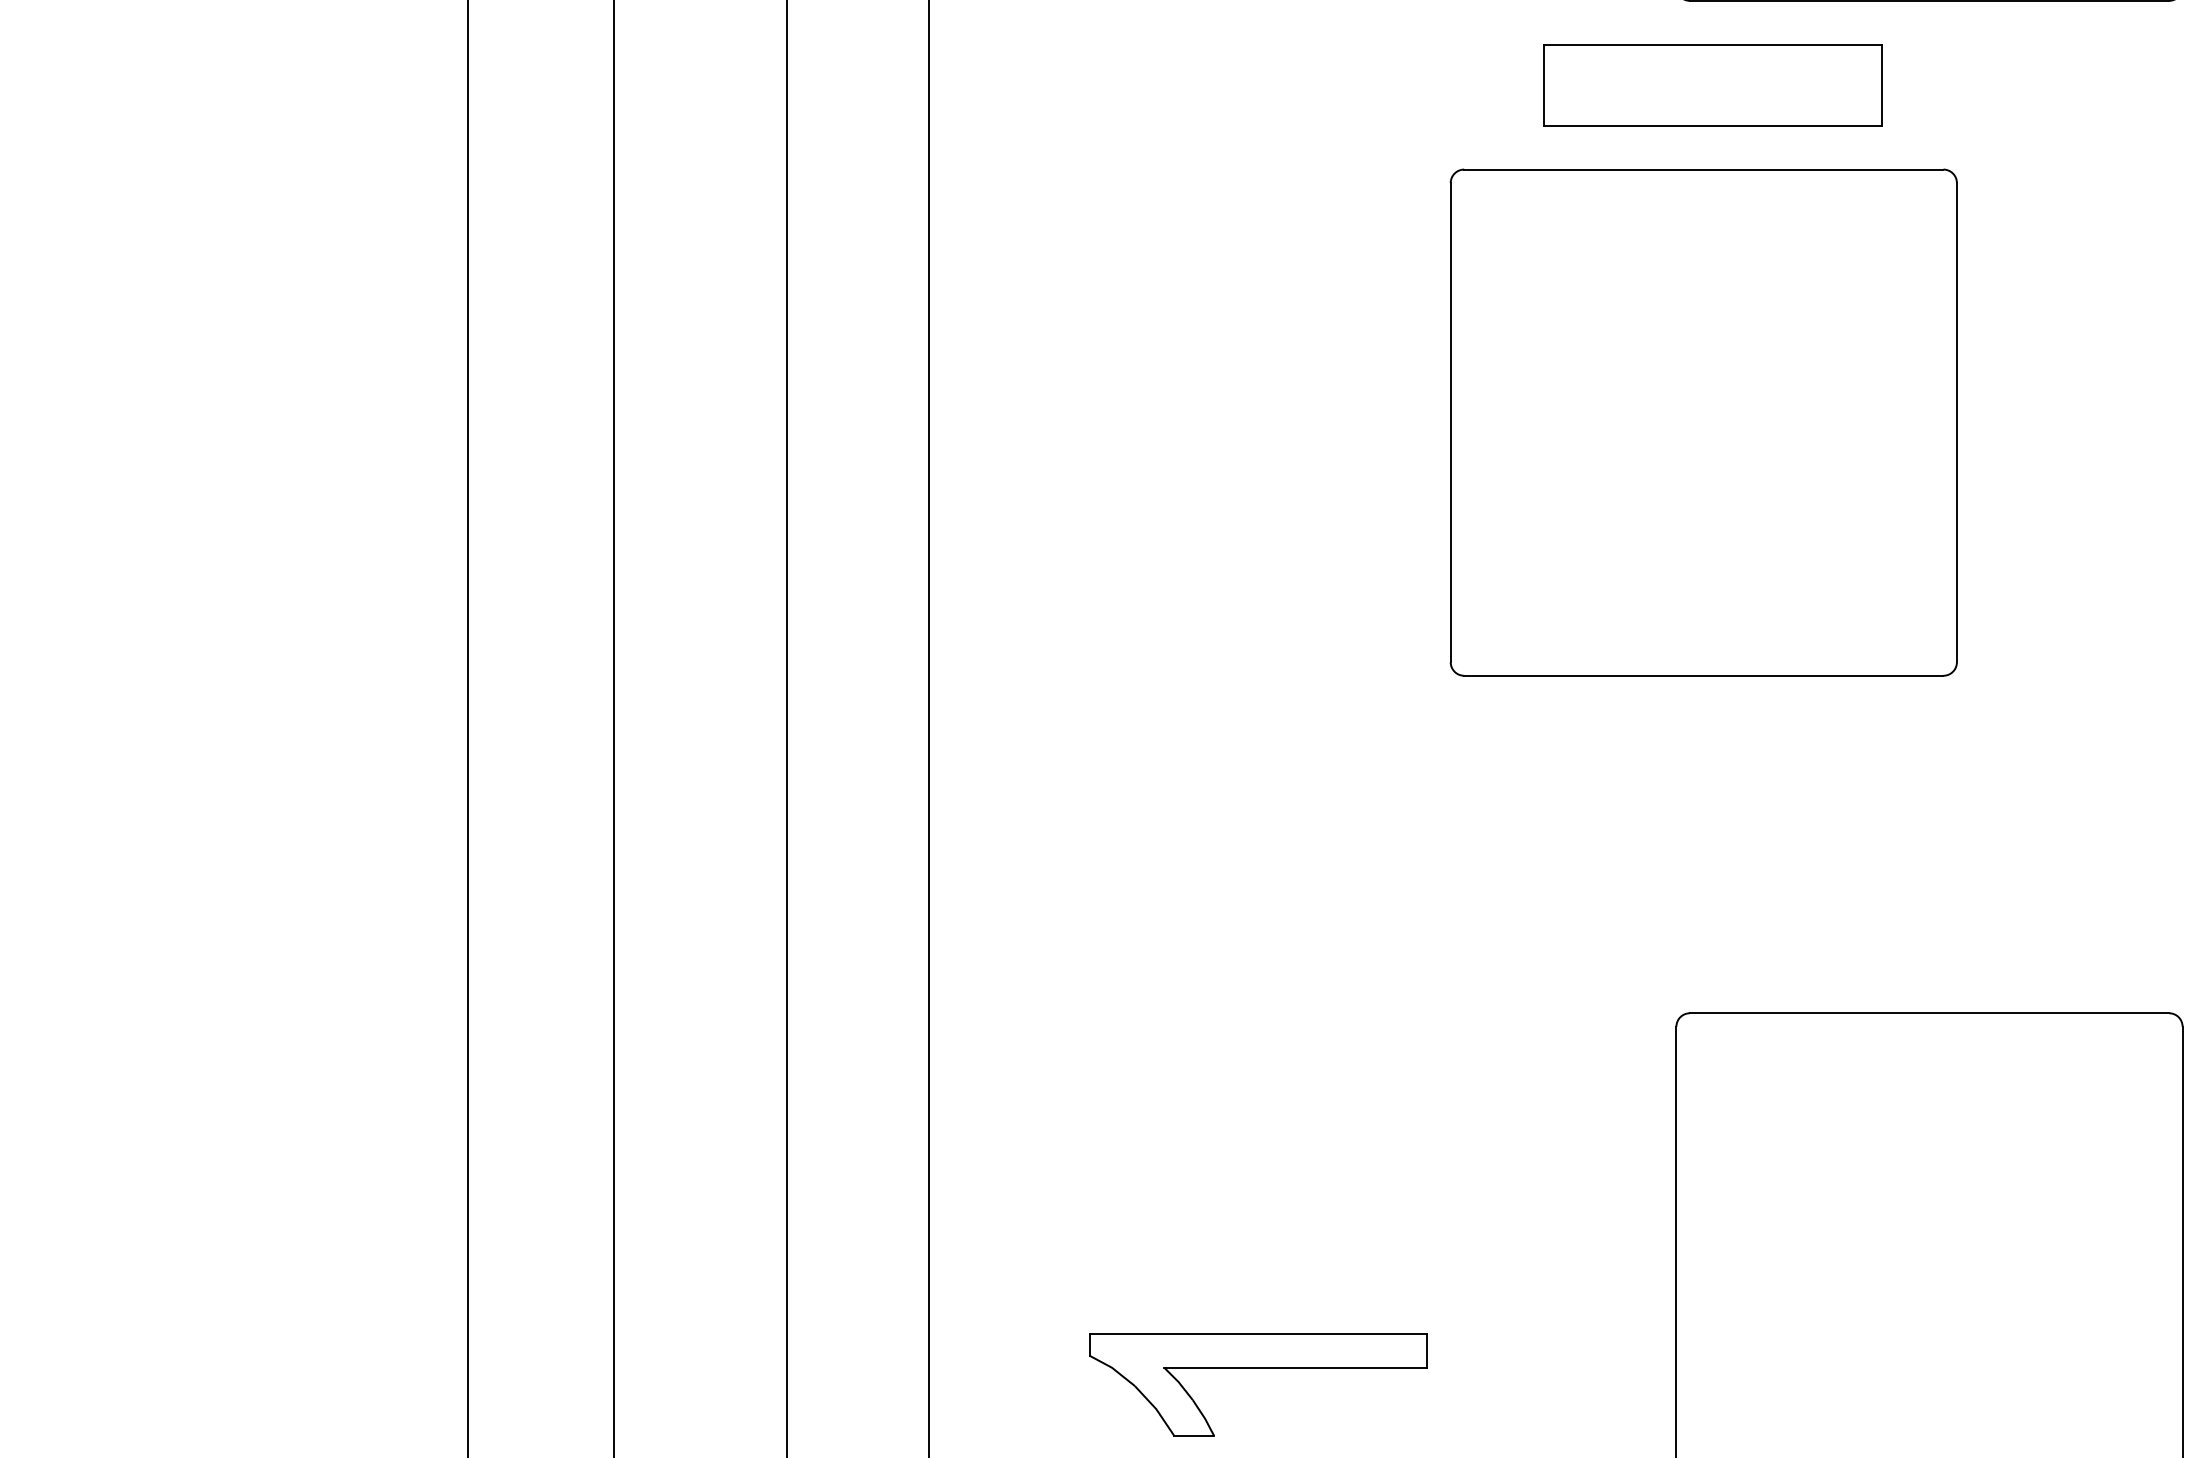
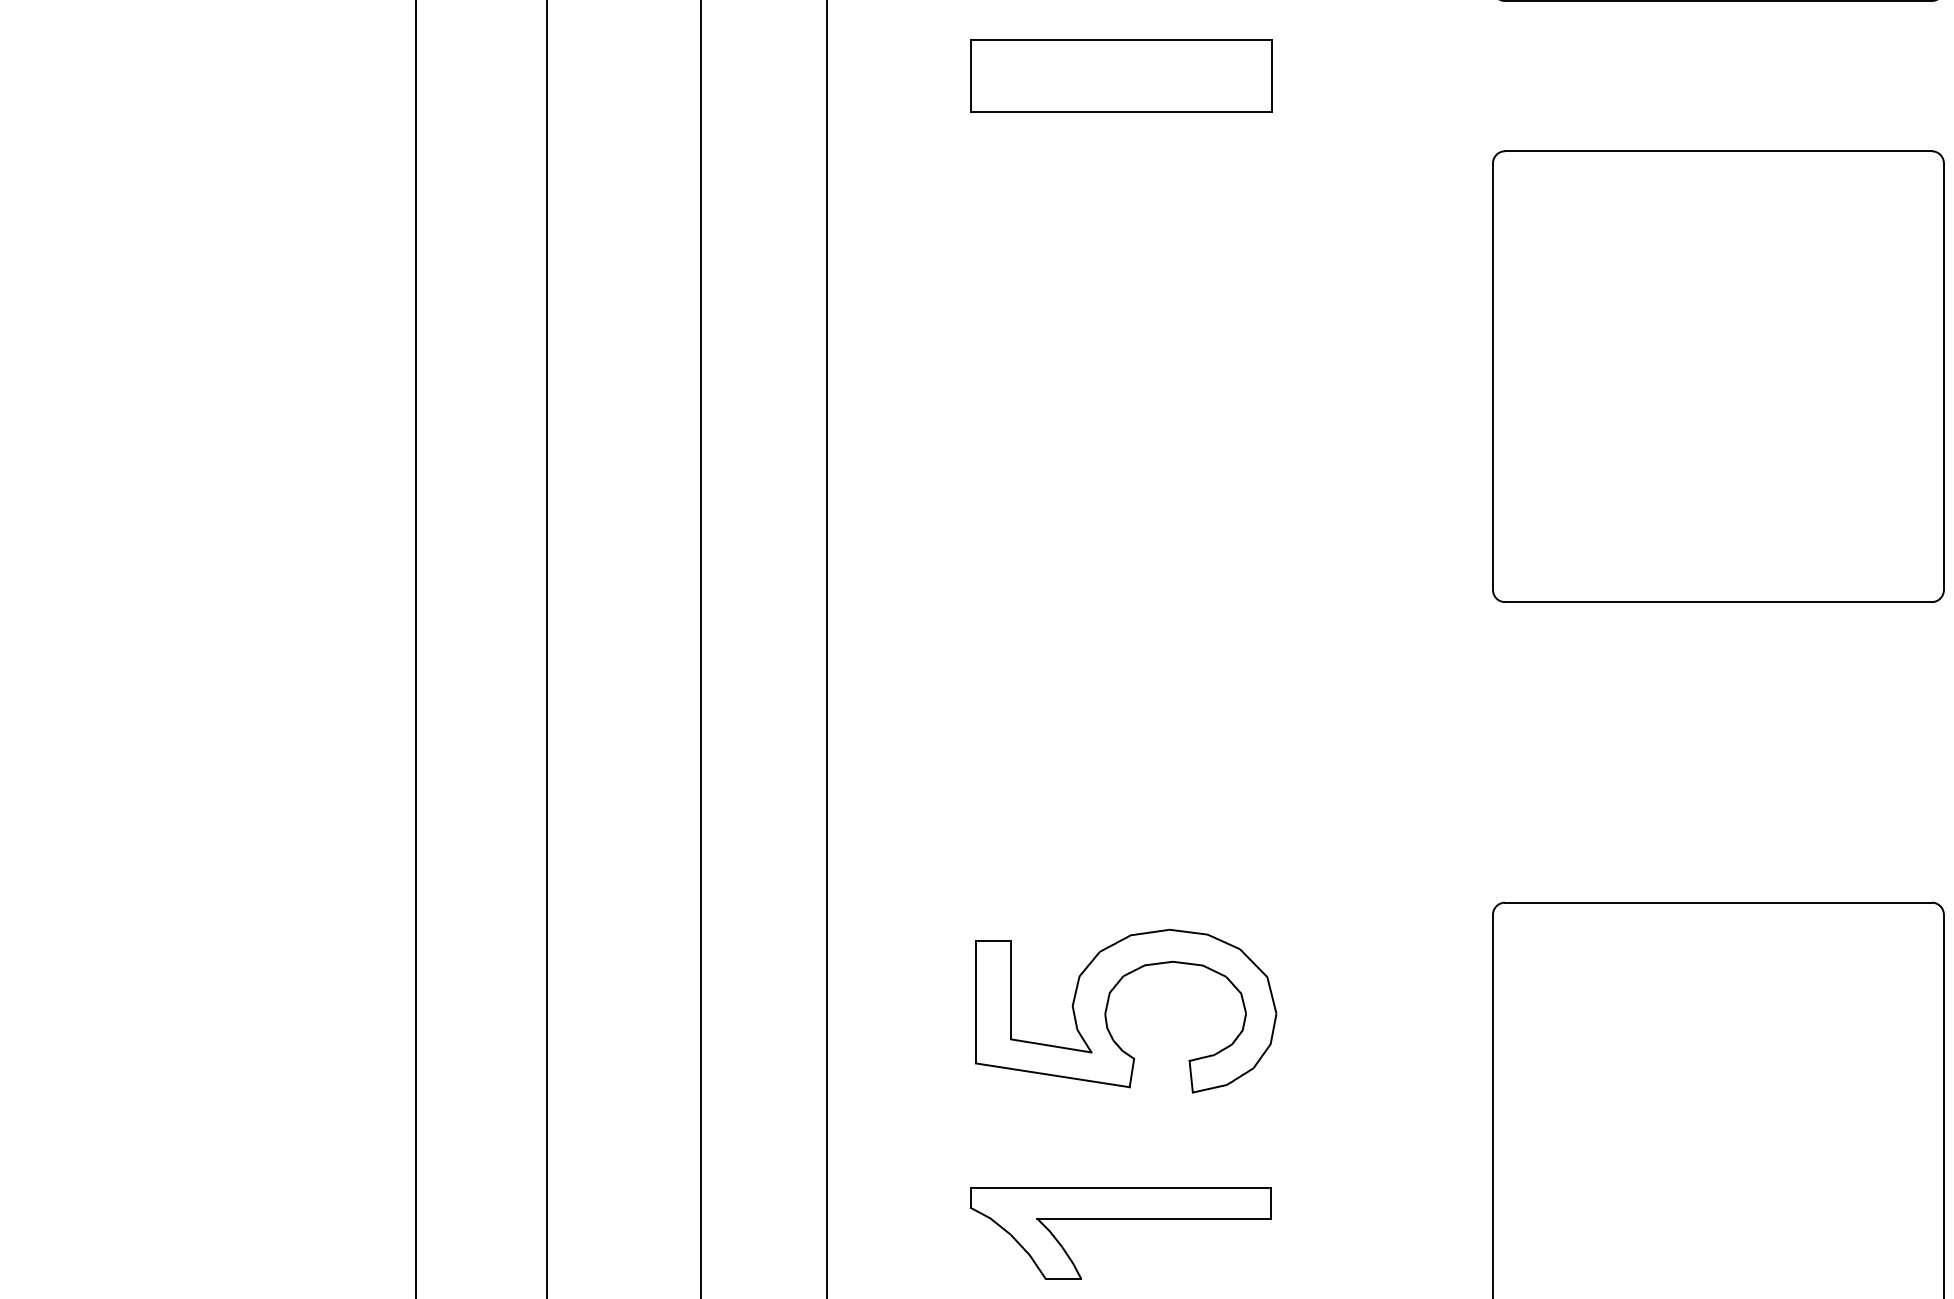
part: (1712, 84) -> (1121, 75), moved
part: (1703, 422) -> (1718, 376), moved
part: (1244, 1127) -> (1108, 1004), added

